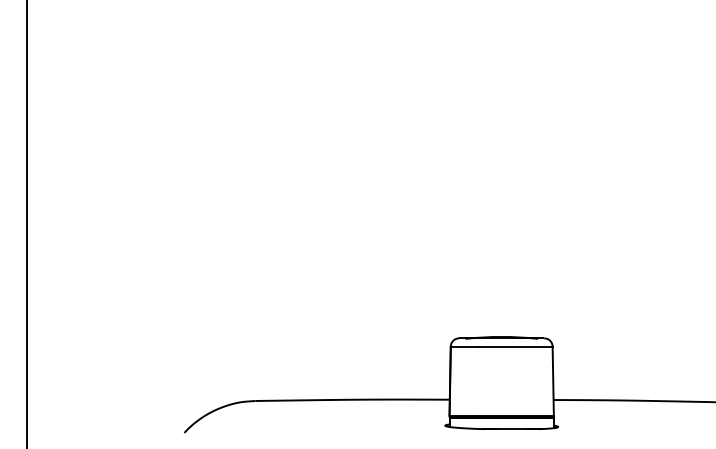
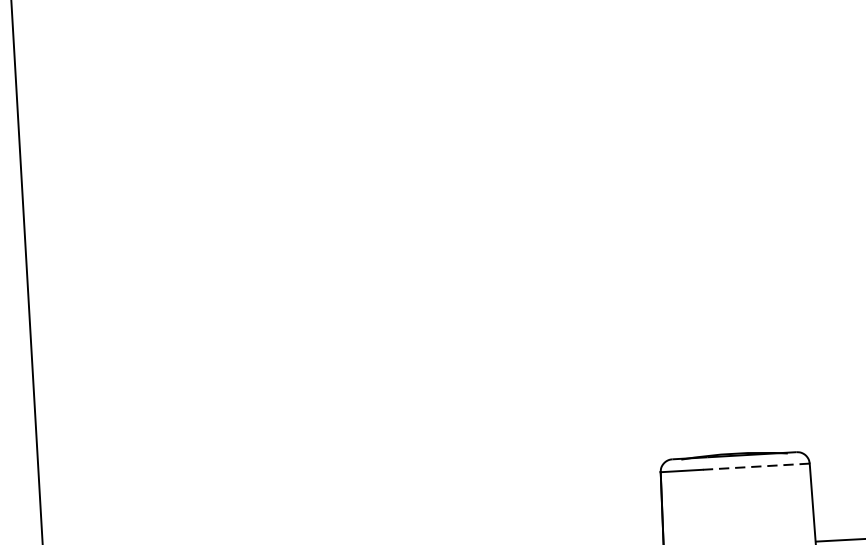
line: (516, 346) -> (756, 466), solid -> dashed

